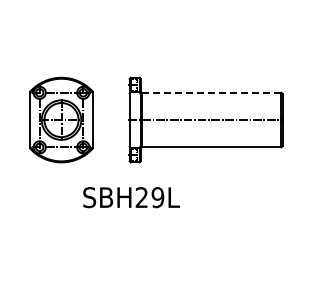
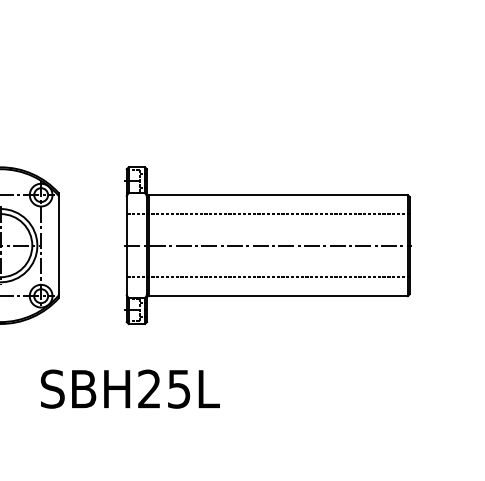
line: (211, 92) -> (278, 194), dashed -> solid
line: (205, 103) -> (267, 214), added
line: (205, 137) -> (267, 277), added
text: (157, 197) -> (178, 388), SBH29L -> SBH25L

